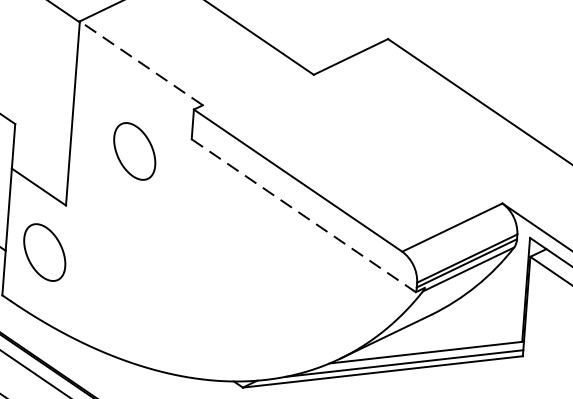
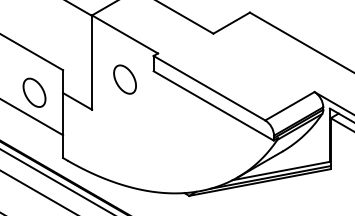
line: (140, 63) -> (124, 34), dashed -> solid
line: (305, 216) -> (214, 106), dashed -> solid
part: (43, 252) -> (82, 134), removed

